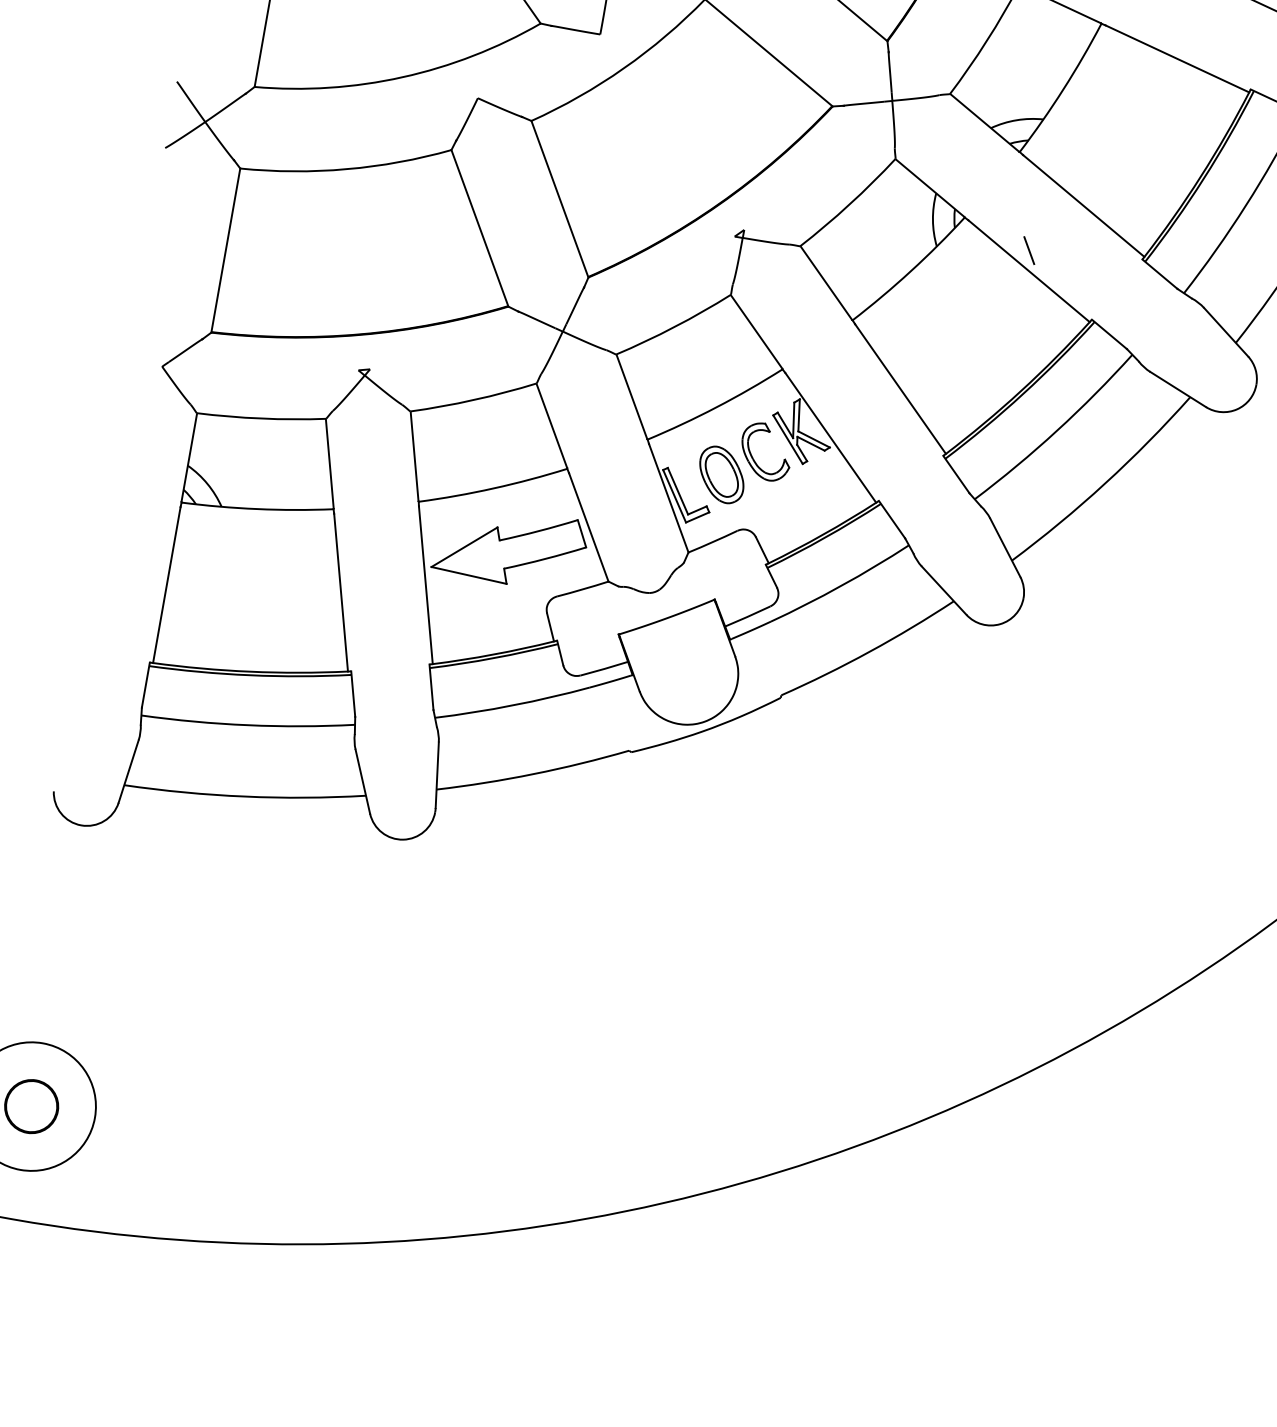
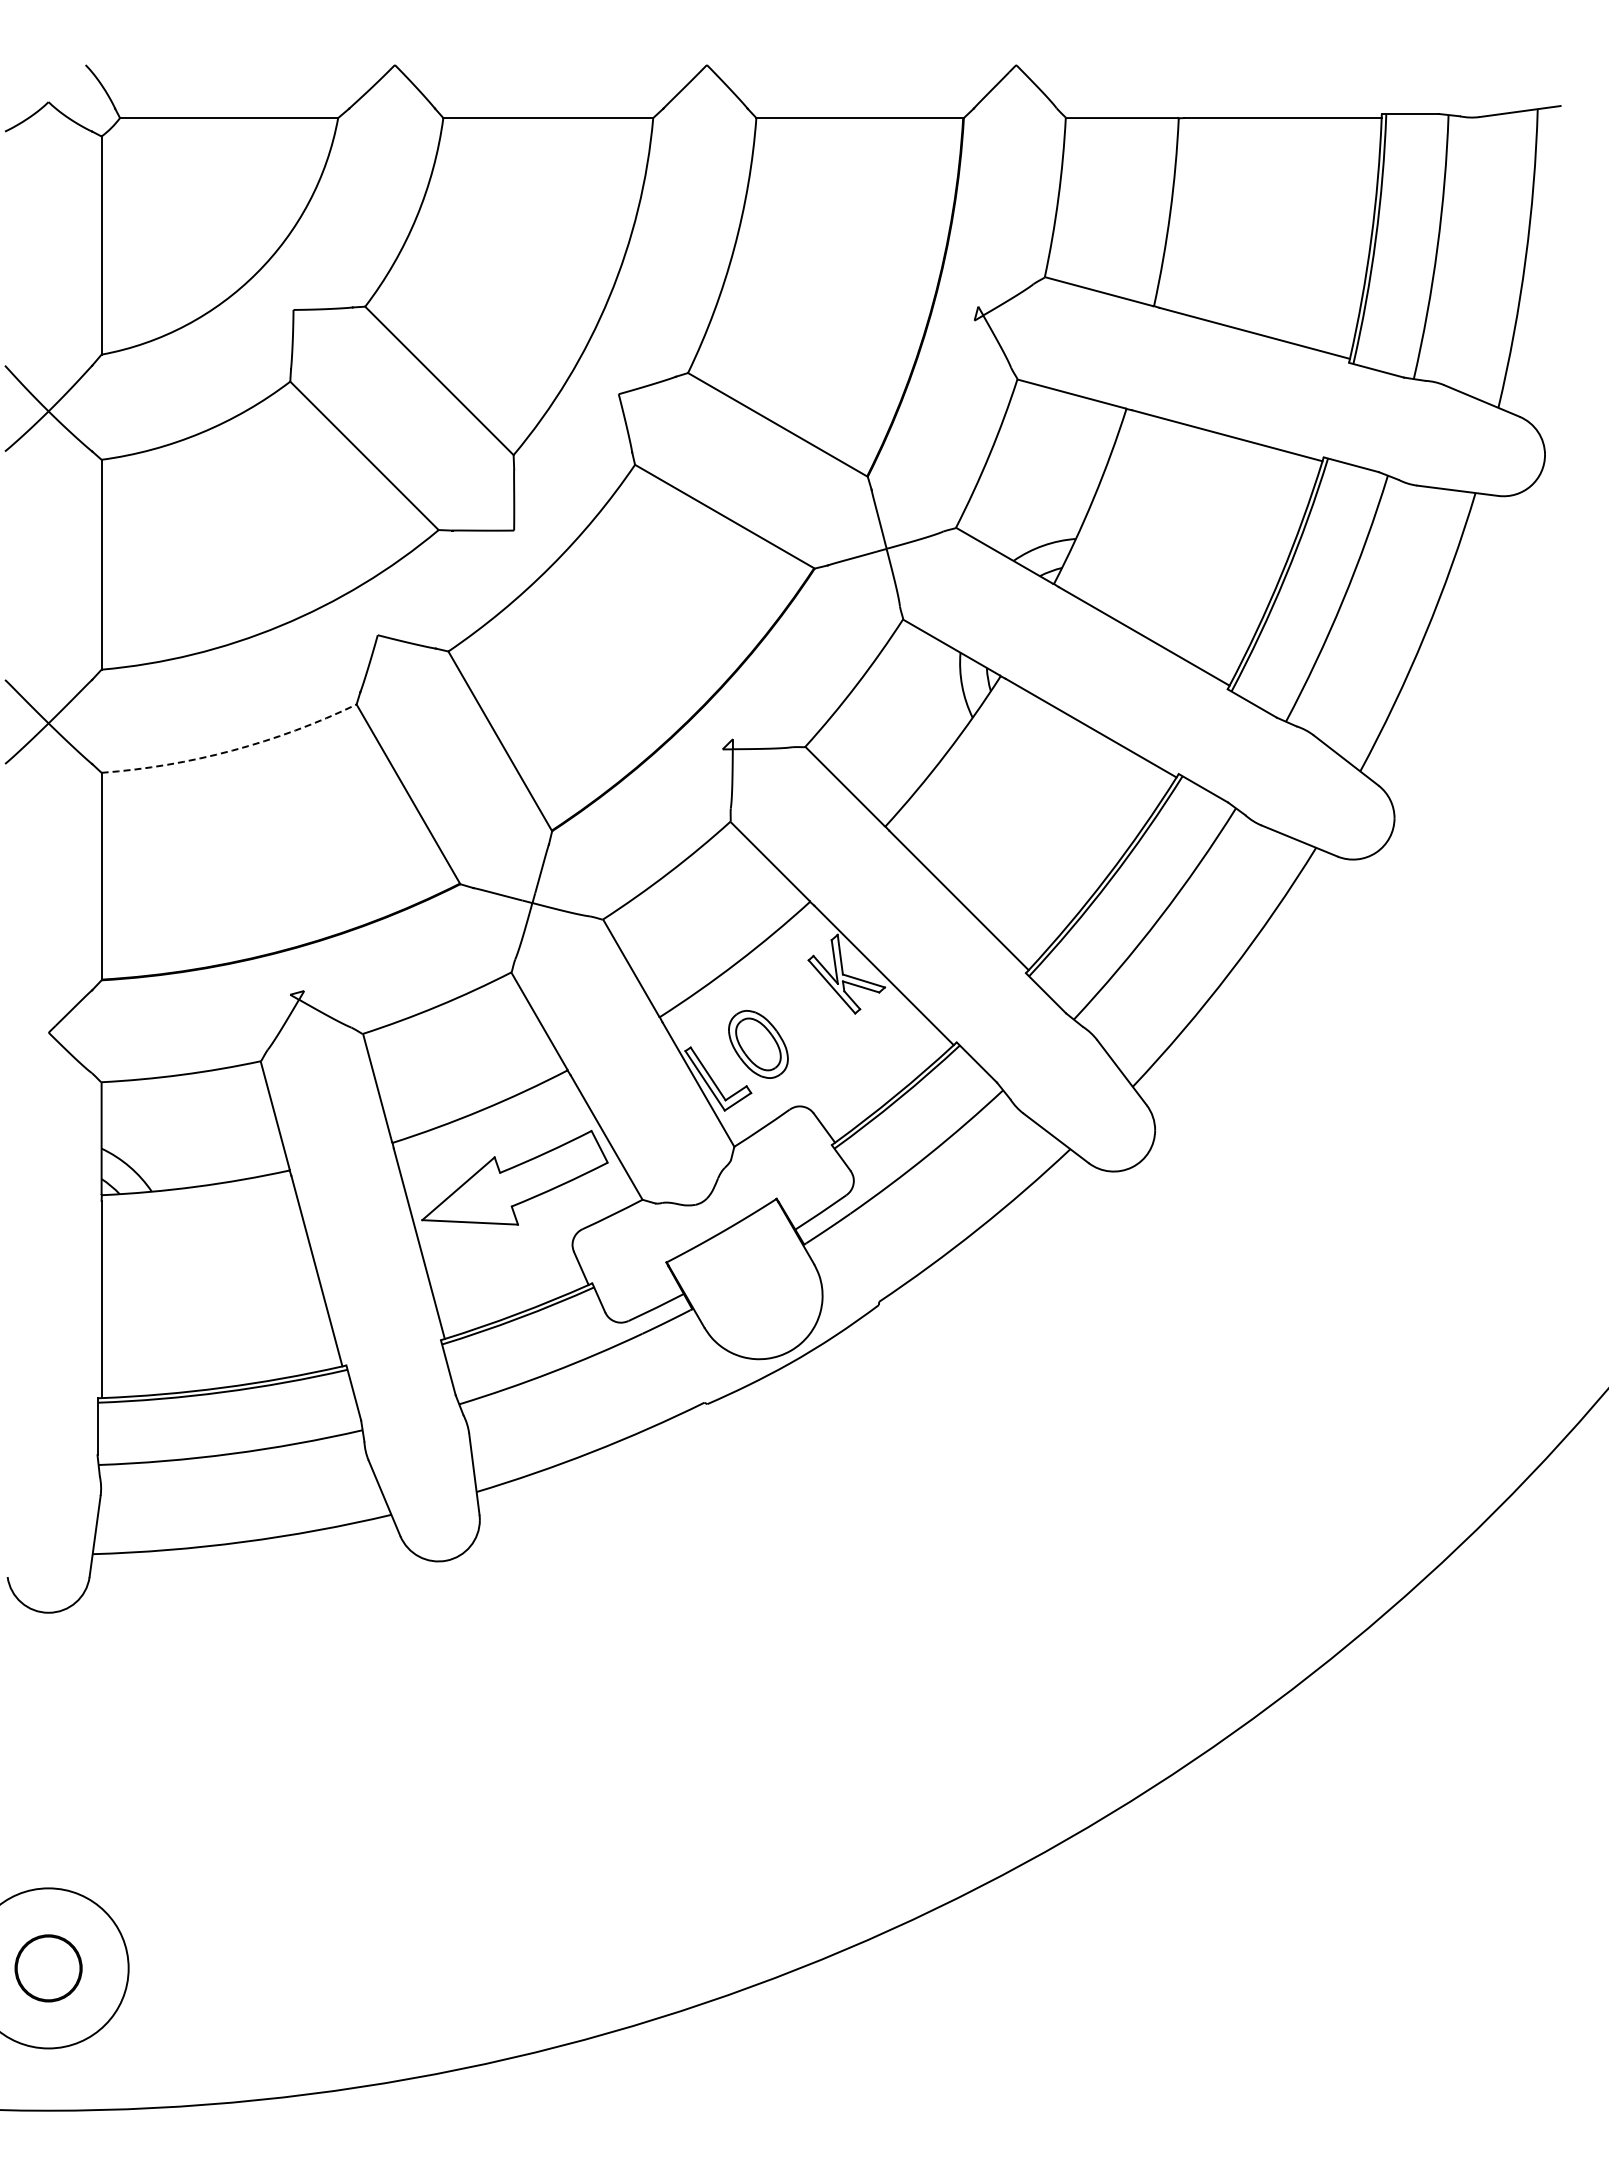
arc: (346, 169) -> (232, 750), solid -> dashed
line: (1028, 250) -> (1086, 702), removed
part: (753, 457) -> (793, 1016), removed

